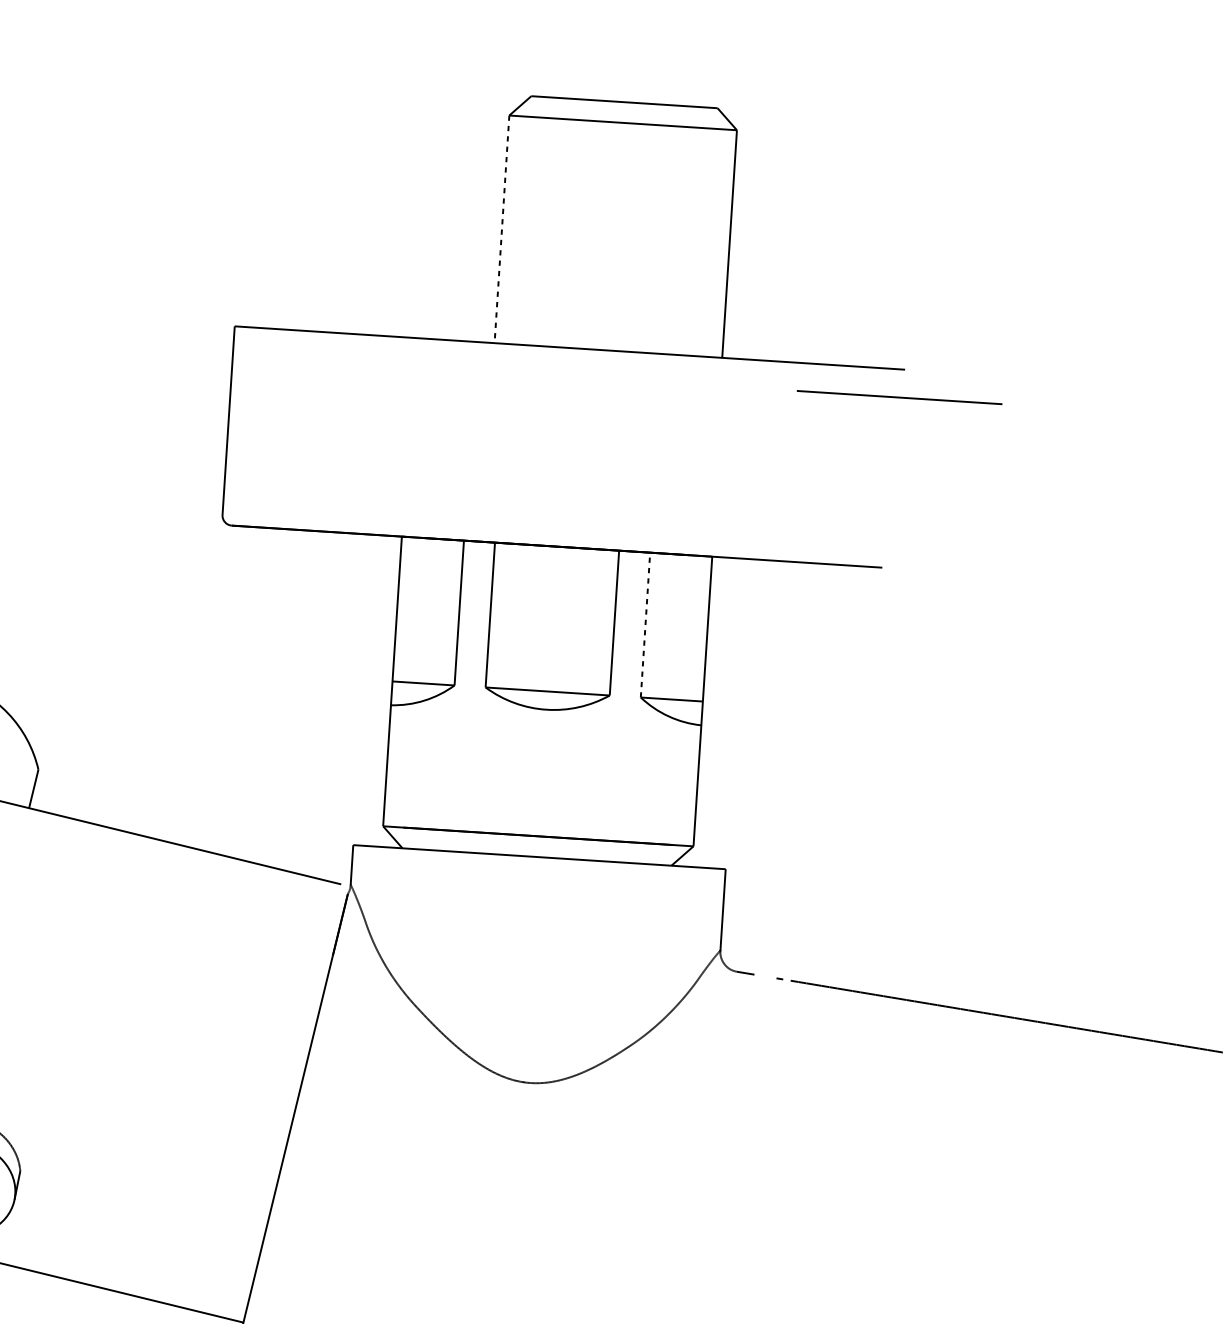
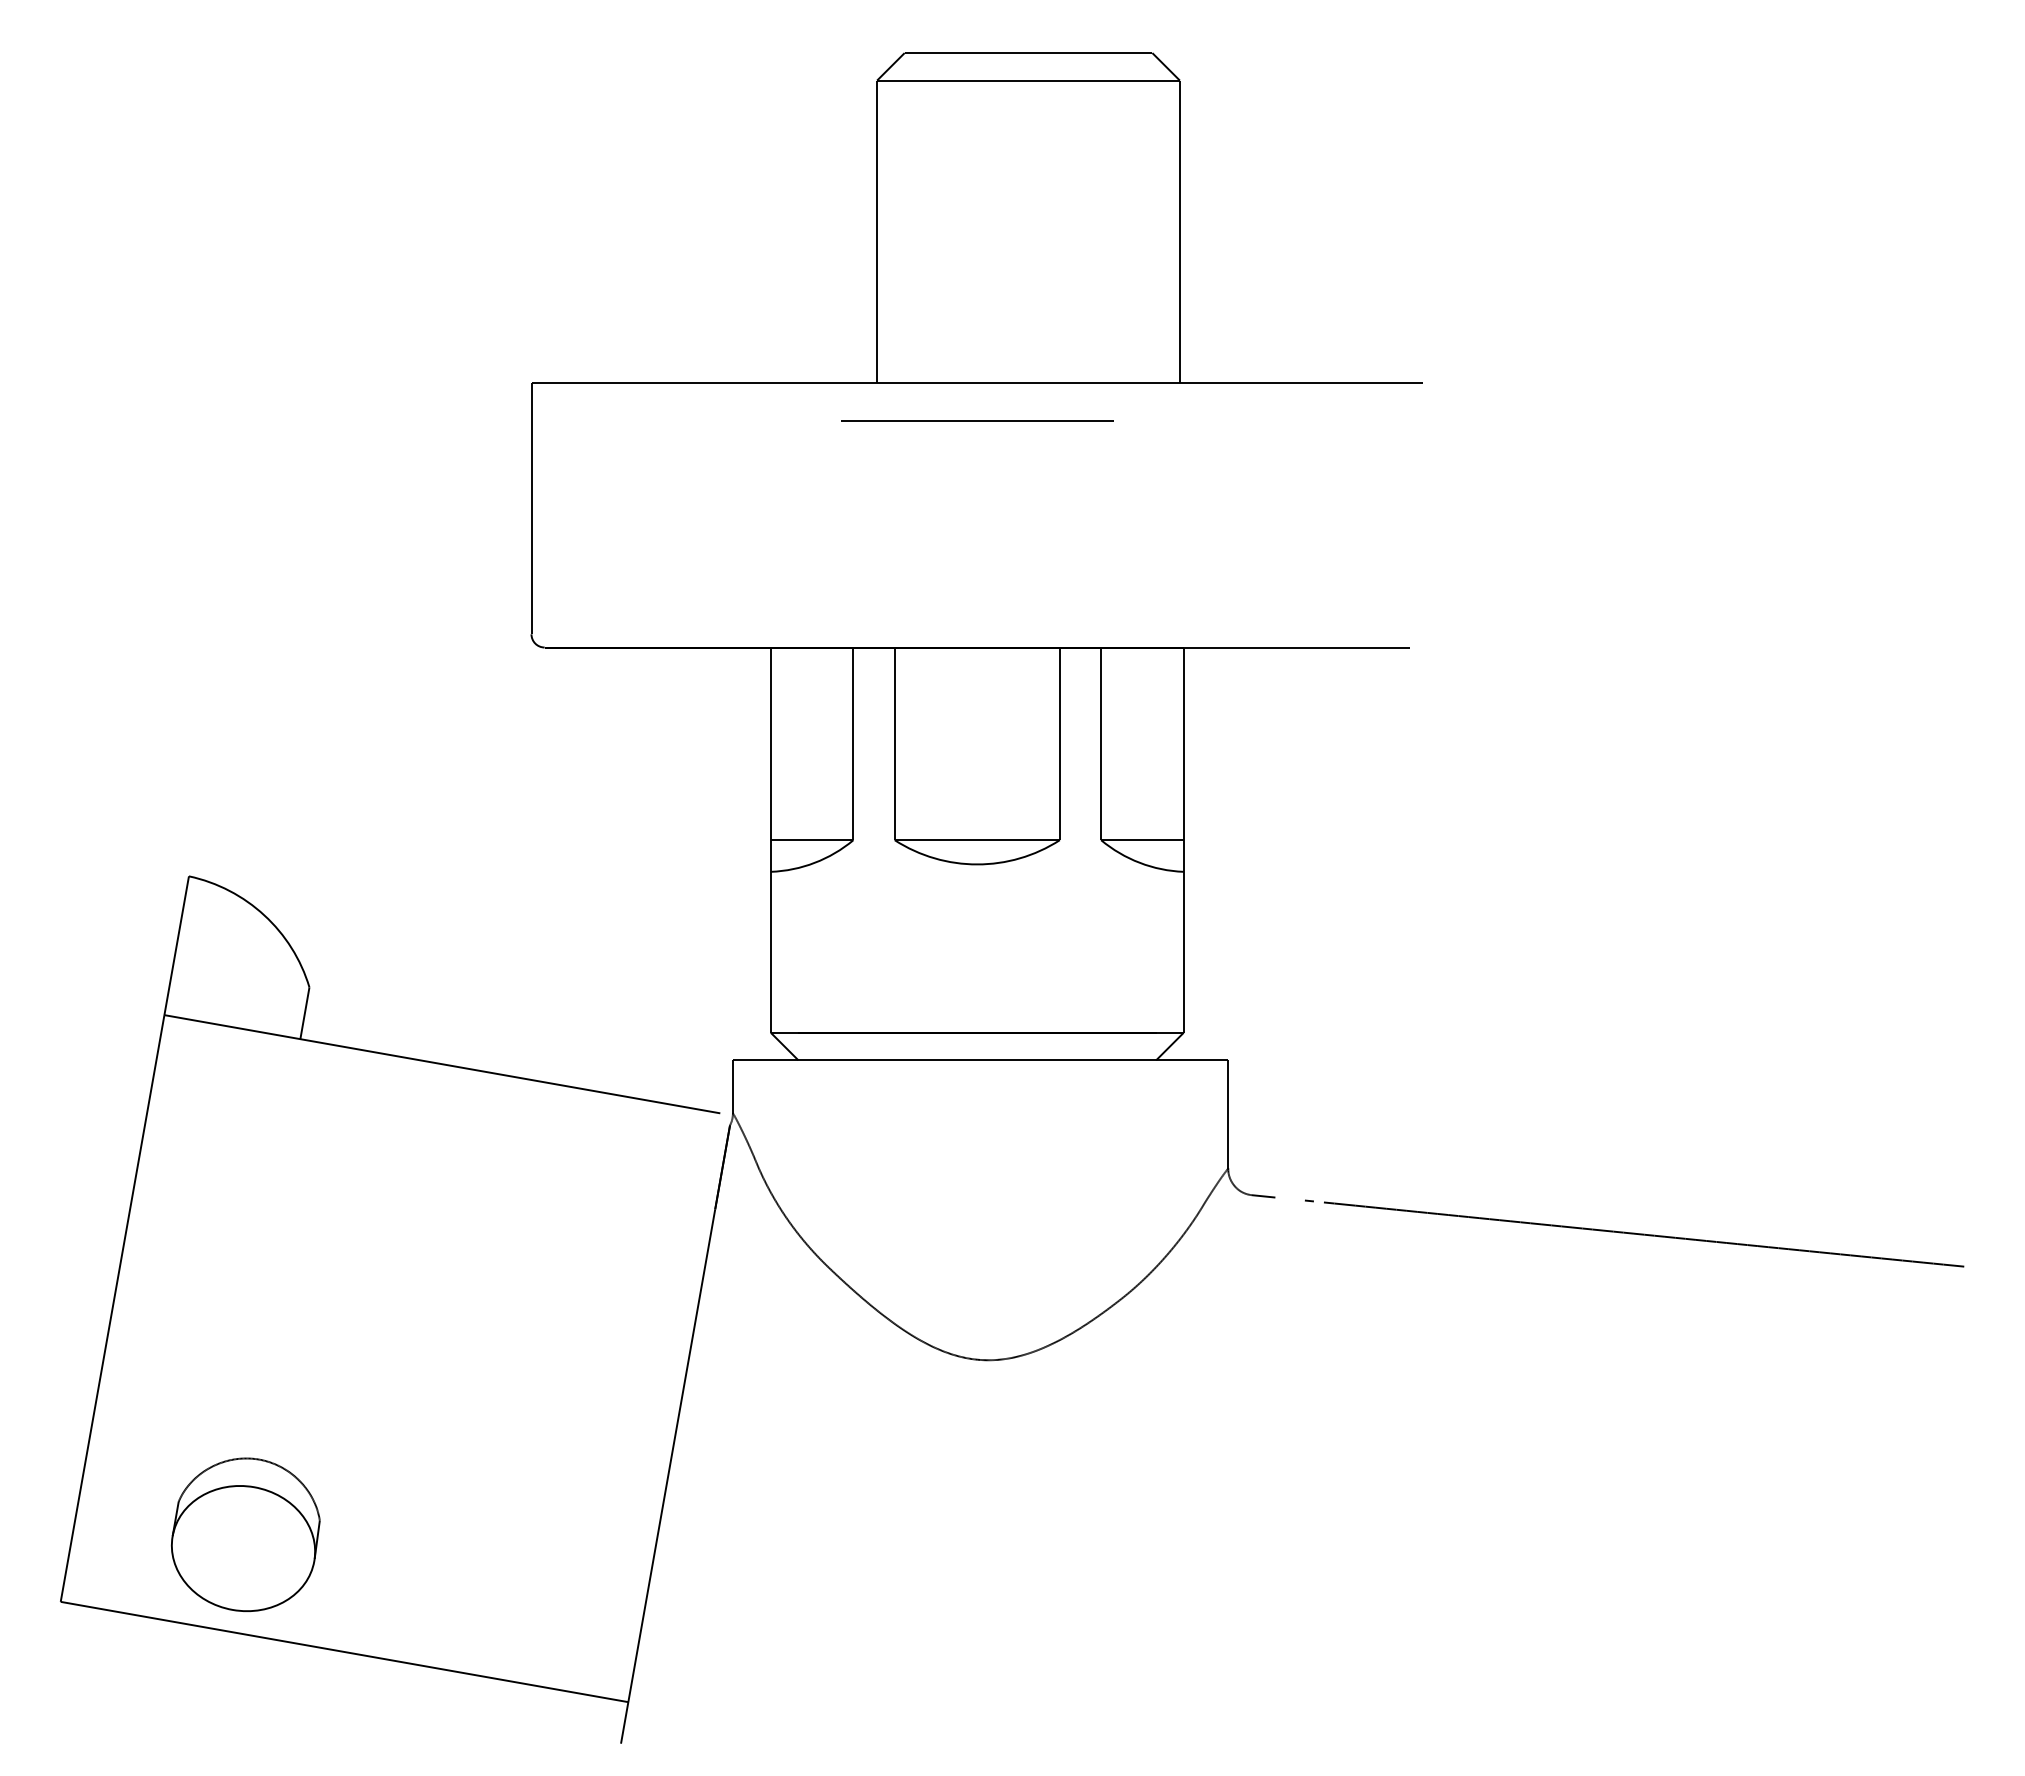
line: (502, 229) -> (877, 232), dashed -> solid
line: (899, 397) -> (977, 420), moved
line: (645, 624) -> (1101, 743), dashed -> solid

